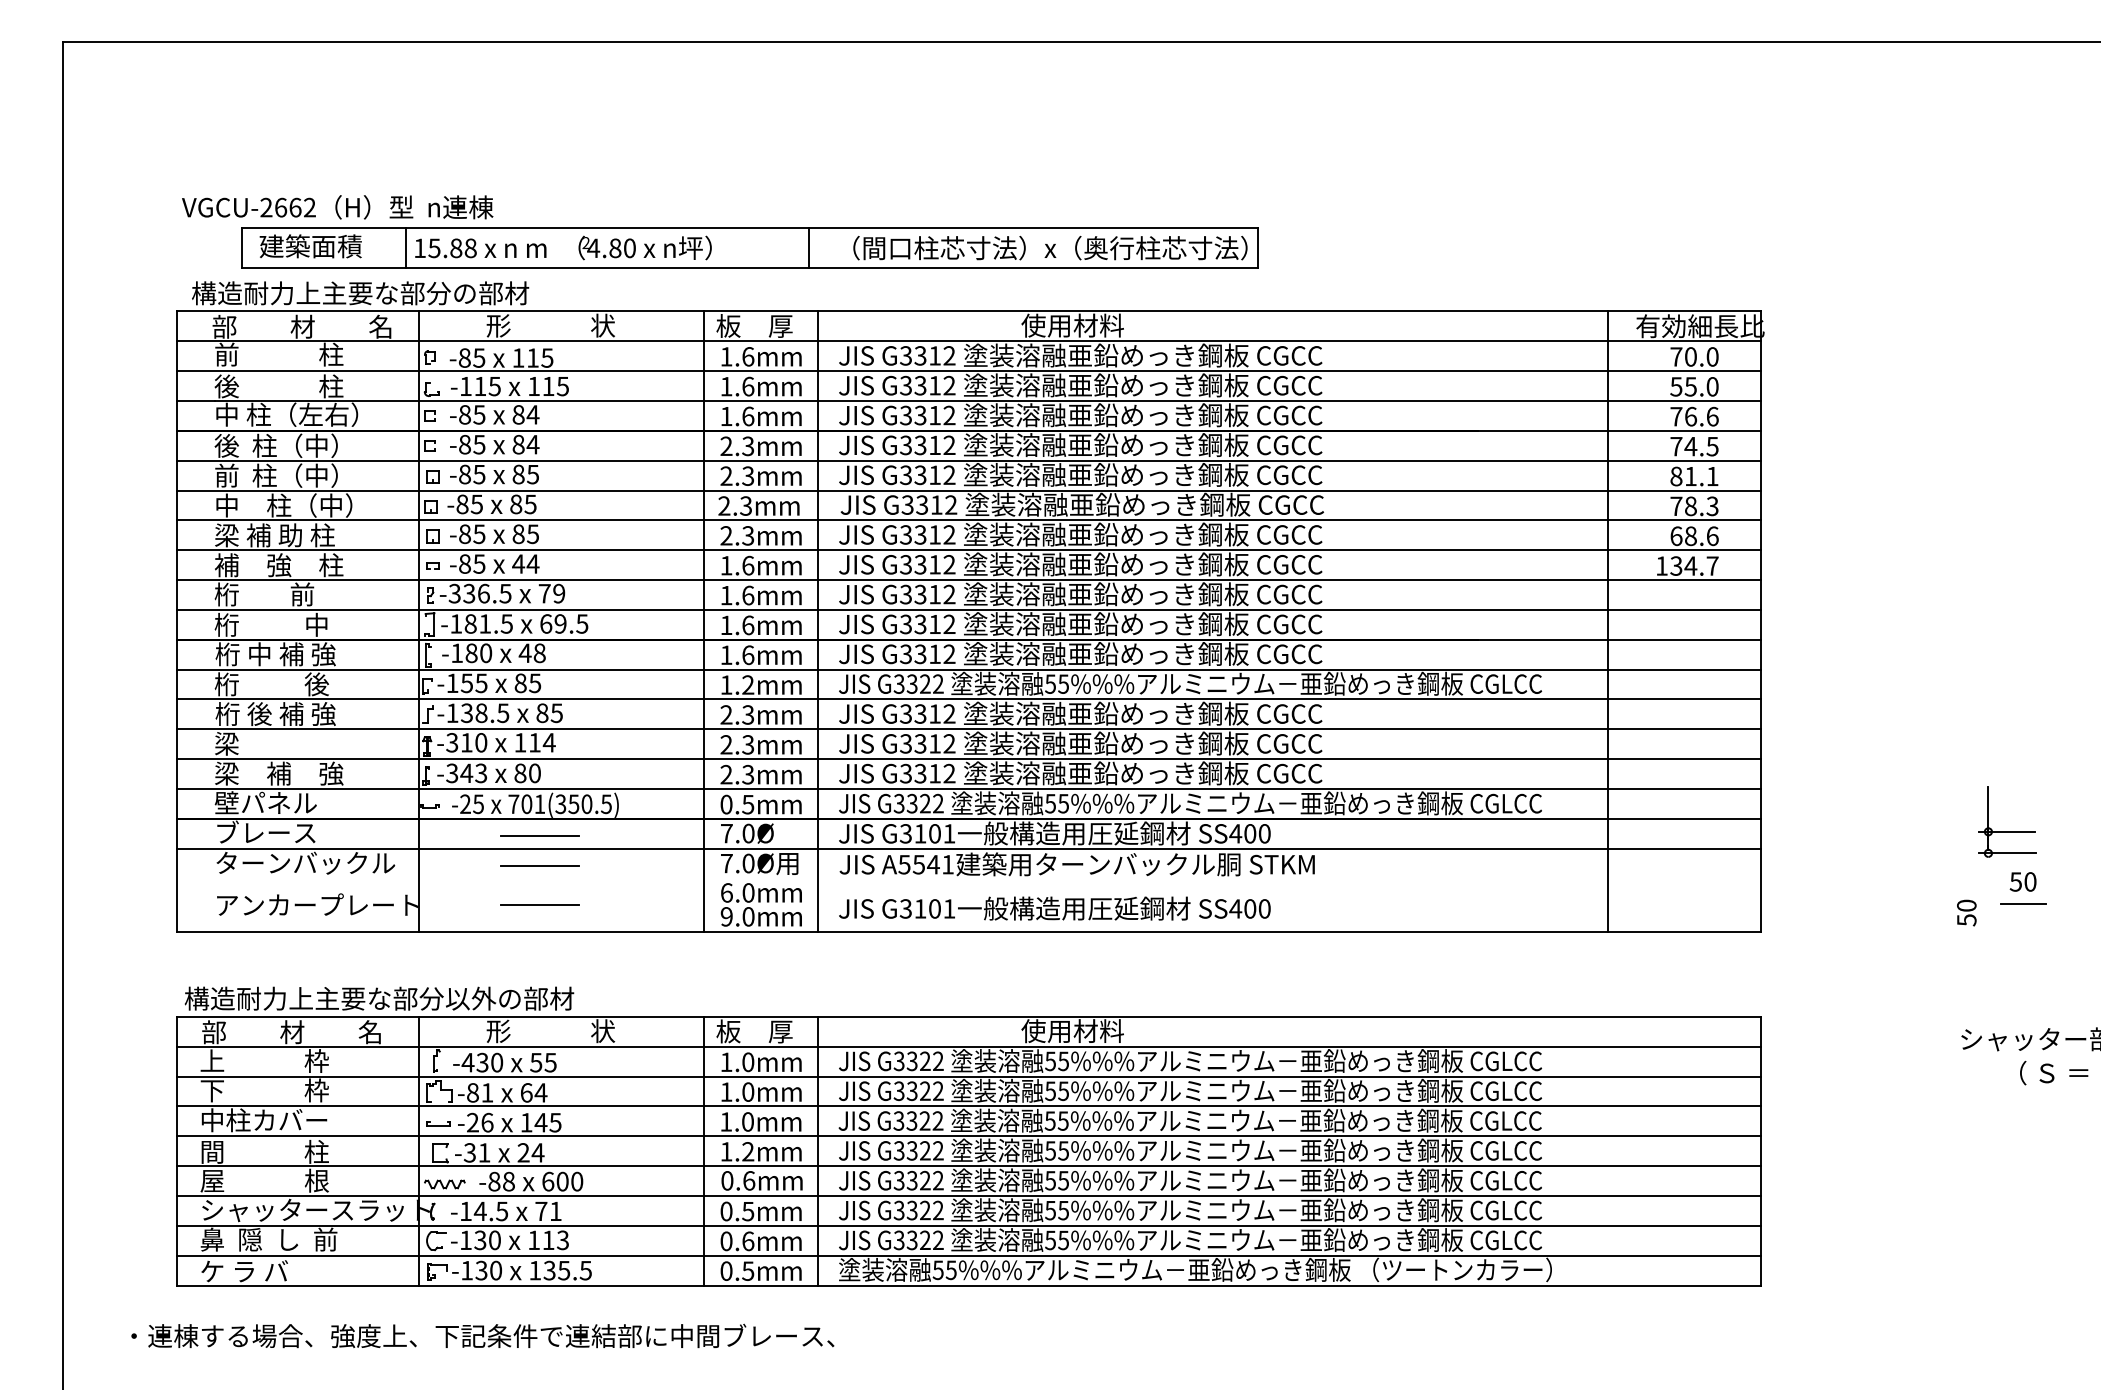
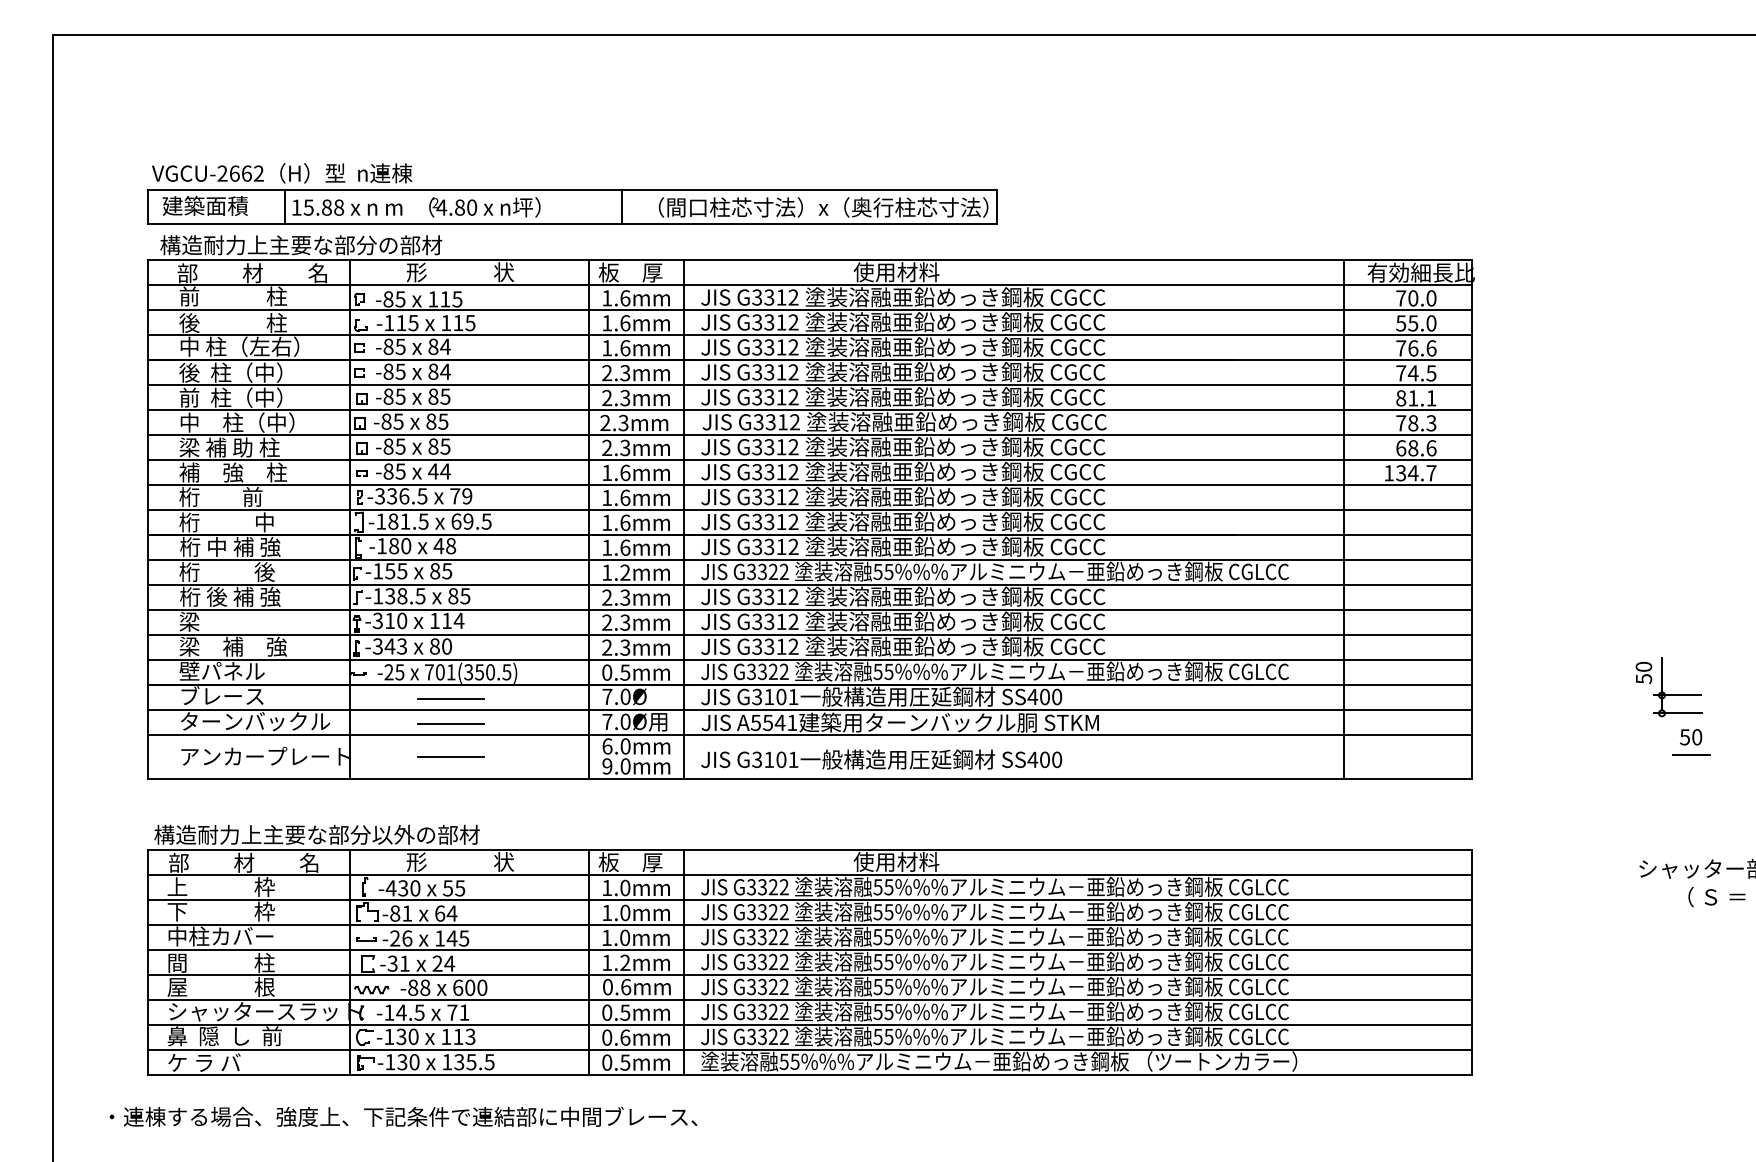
part: (749, 247) -> (572, 206), moved
line: (968, 878) -> (809, 734), added
text: (1966, 912) -> (1643, 672), moved

